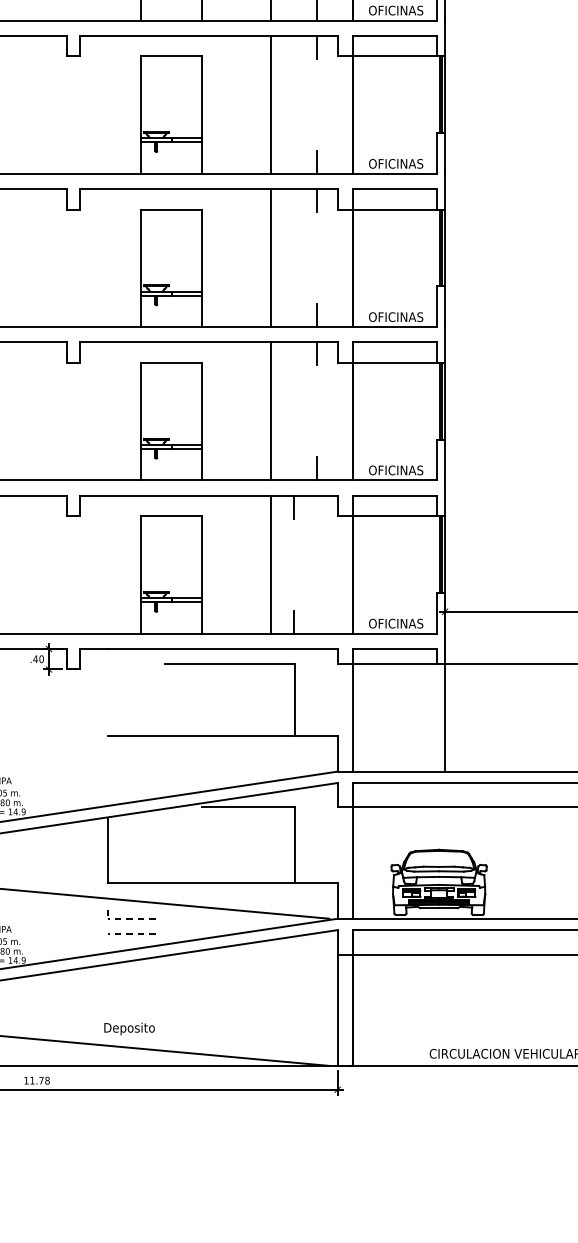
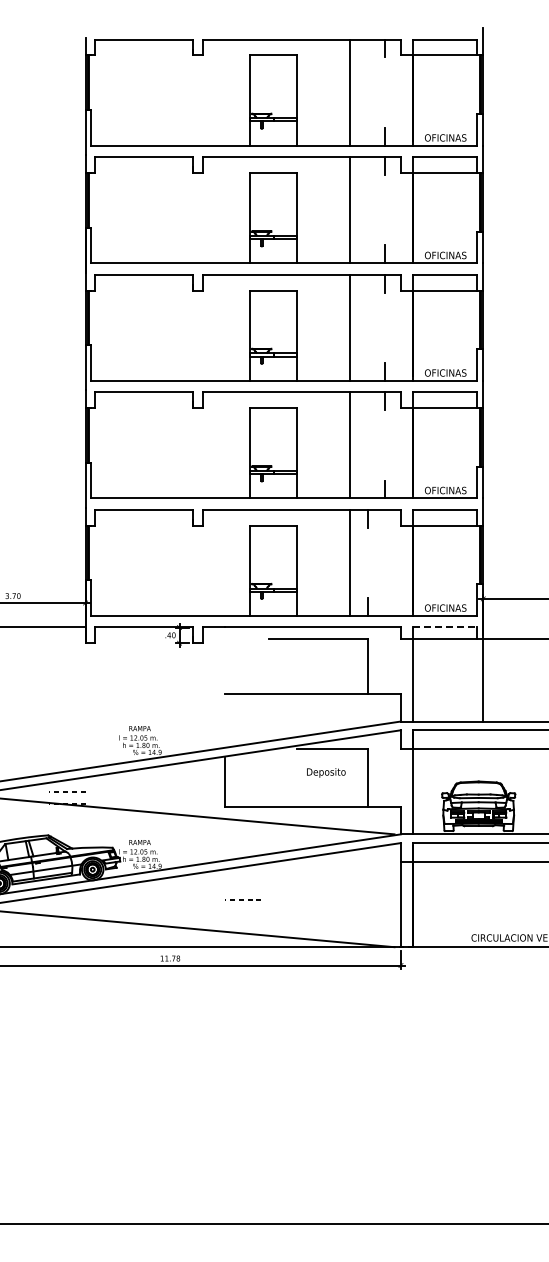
line: (395, 649) -> (445, 627), solid -> dashed
part: (131, 913) -> (242, 830), removed
line: (131, 933) -> (242, 899), moved
text: (129, 1028) -> (326, 772), moved

